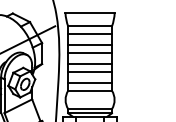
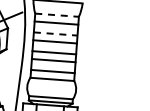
line: (90, 26) -> (57, 15), solid -> dashed
line: (90, 45) -> (56, 34), solid -> dashed

